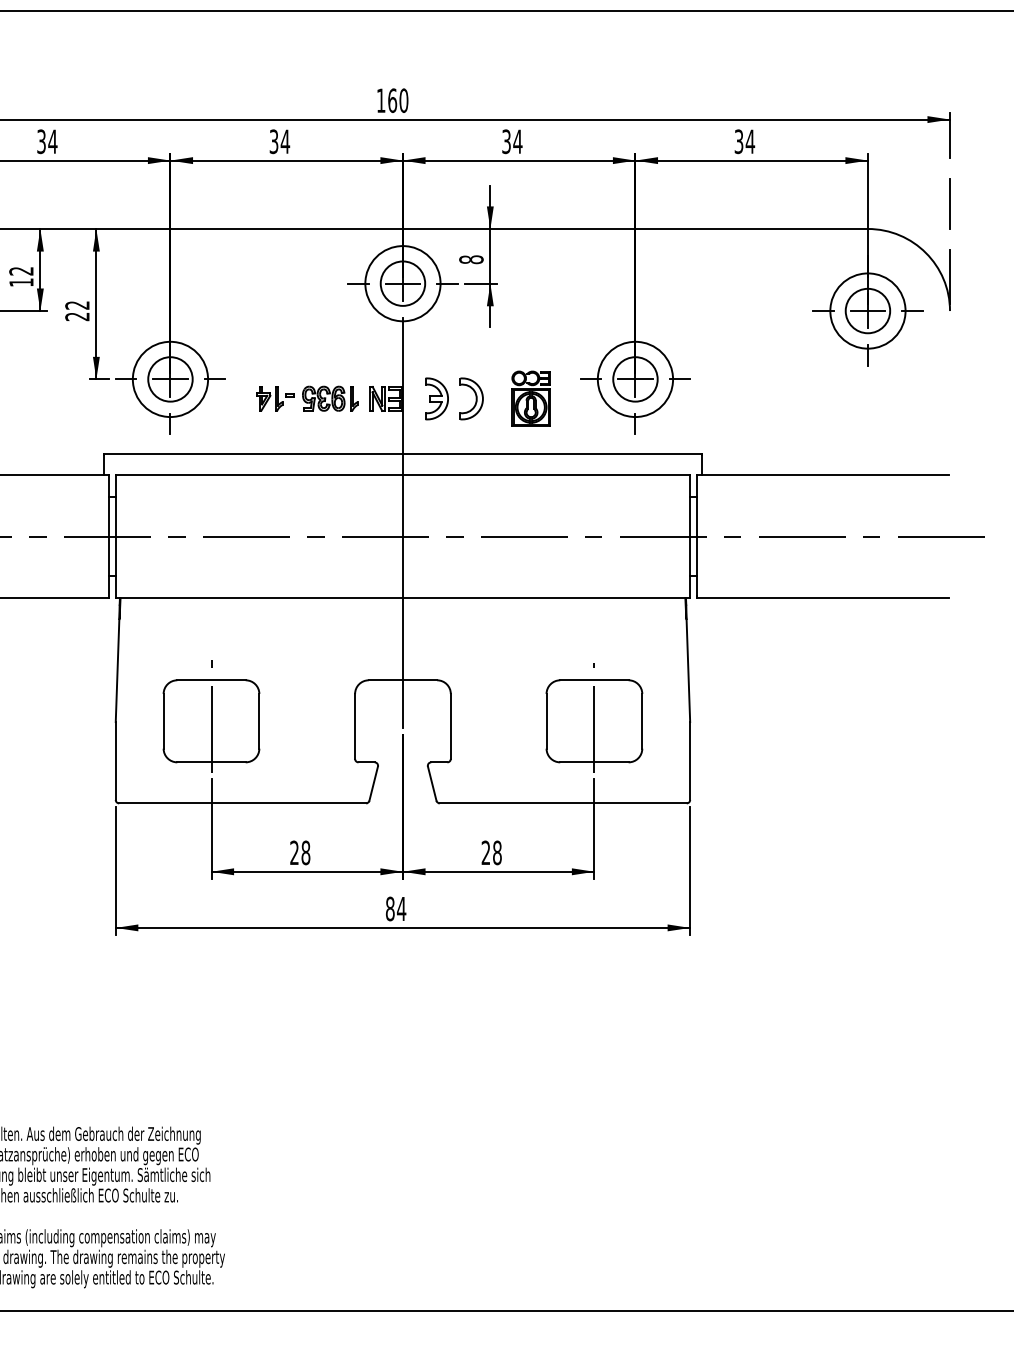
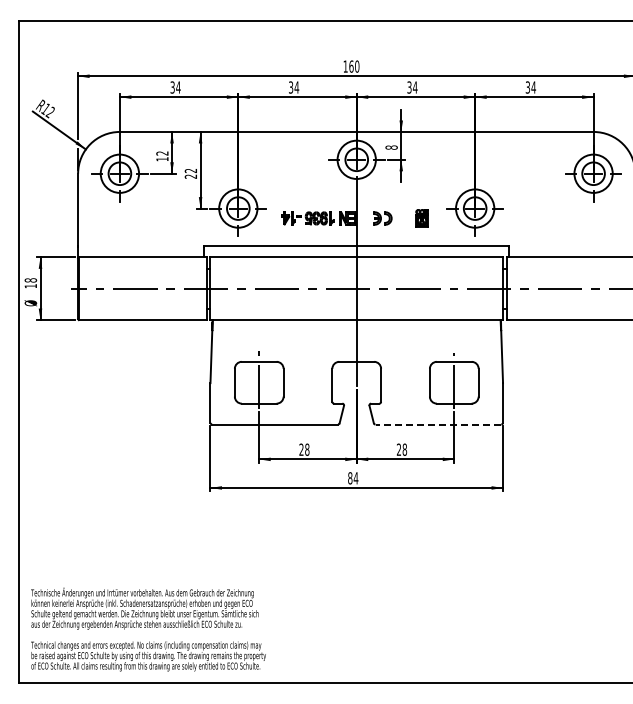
part: (530, 396) -> (421, 217), size x0.6
part: (453, 398) -> (382, 218), size x0.6
line: (563, 803) -> (438, 424), solid -> dashed

